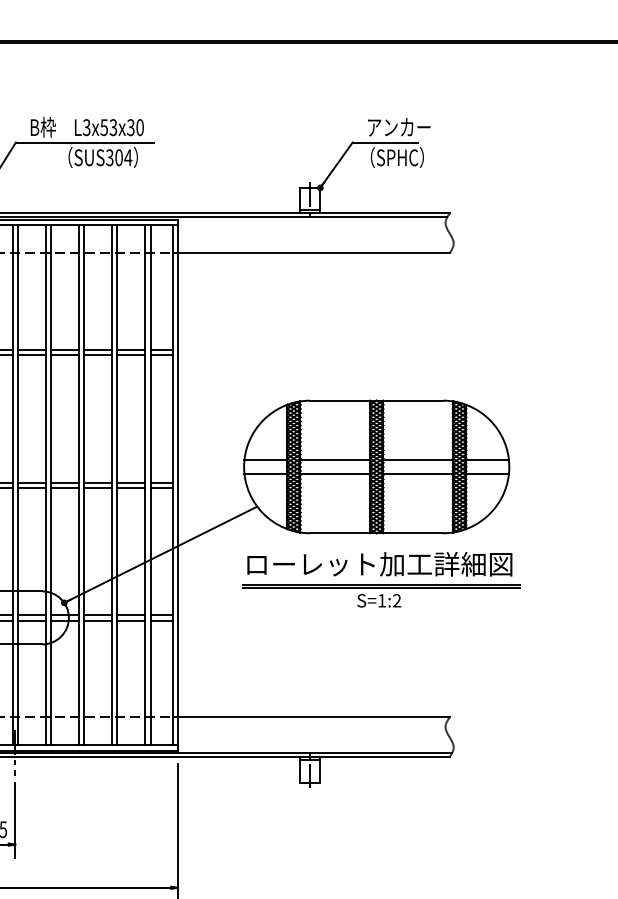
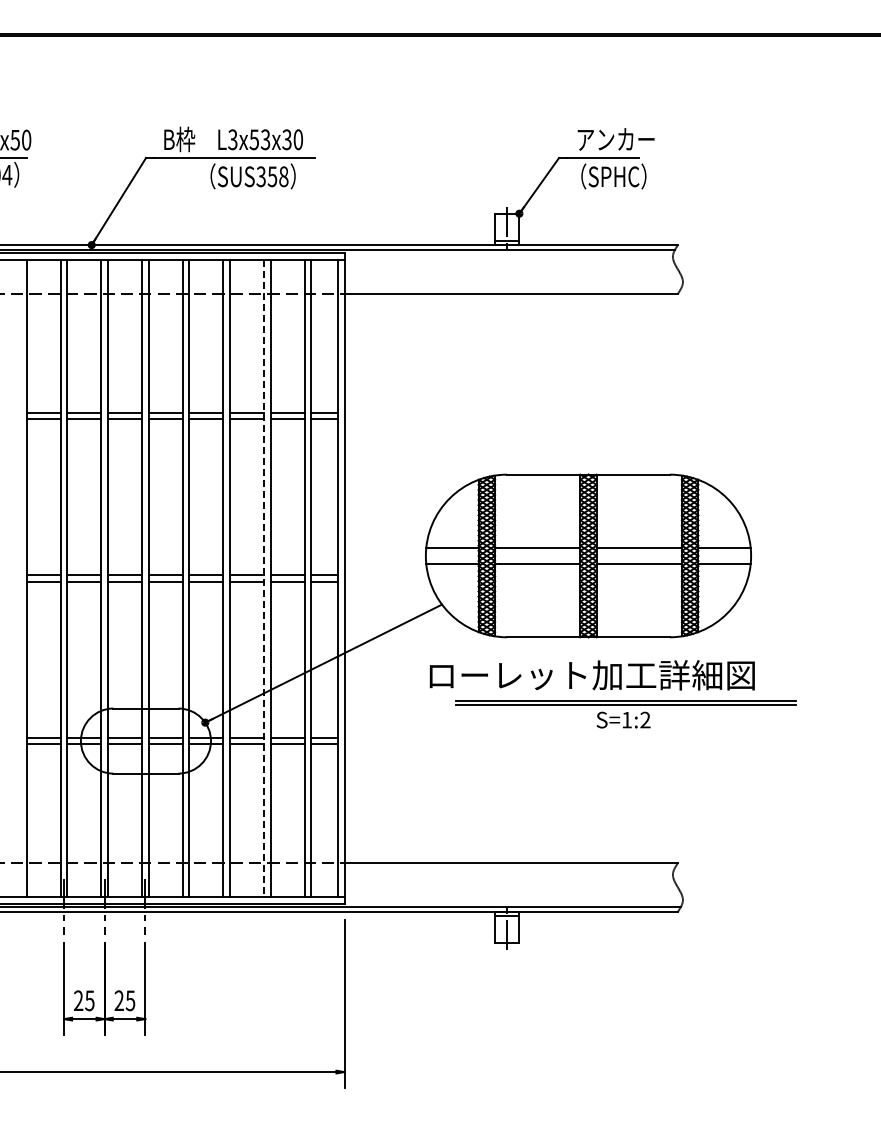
text: (123, 157) -> (277, 176), SUS304 -> SUS358
line: (112, 485) -> (264, 578), solid -> dashed
part: (380, 596) -> (625, 714), moved

